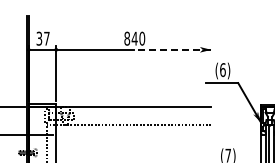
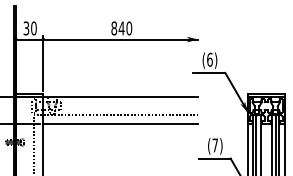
text: (46, 38) -> (33, 28), 37 -> 30
line: (172, 49) -> (159, 39), dashed -> solid
line: (133, 134) -> (120, 124), added

